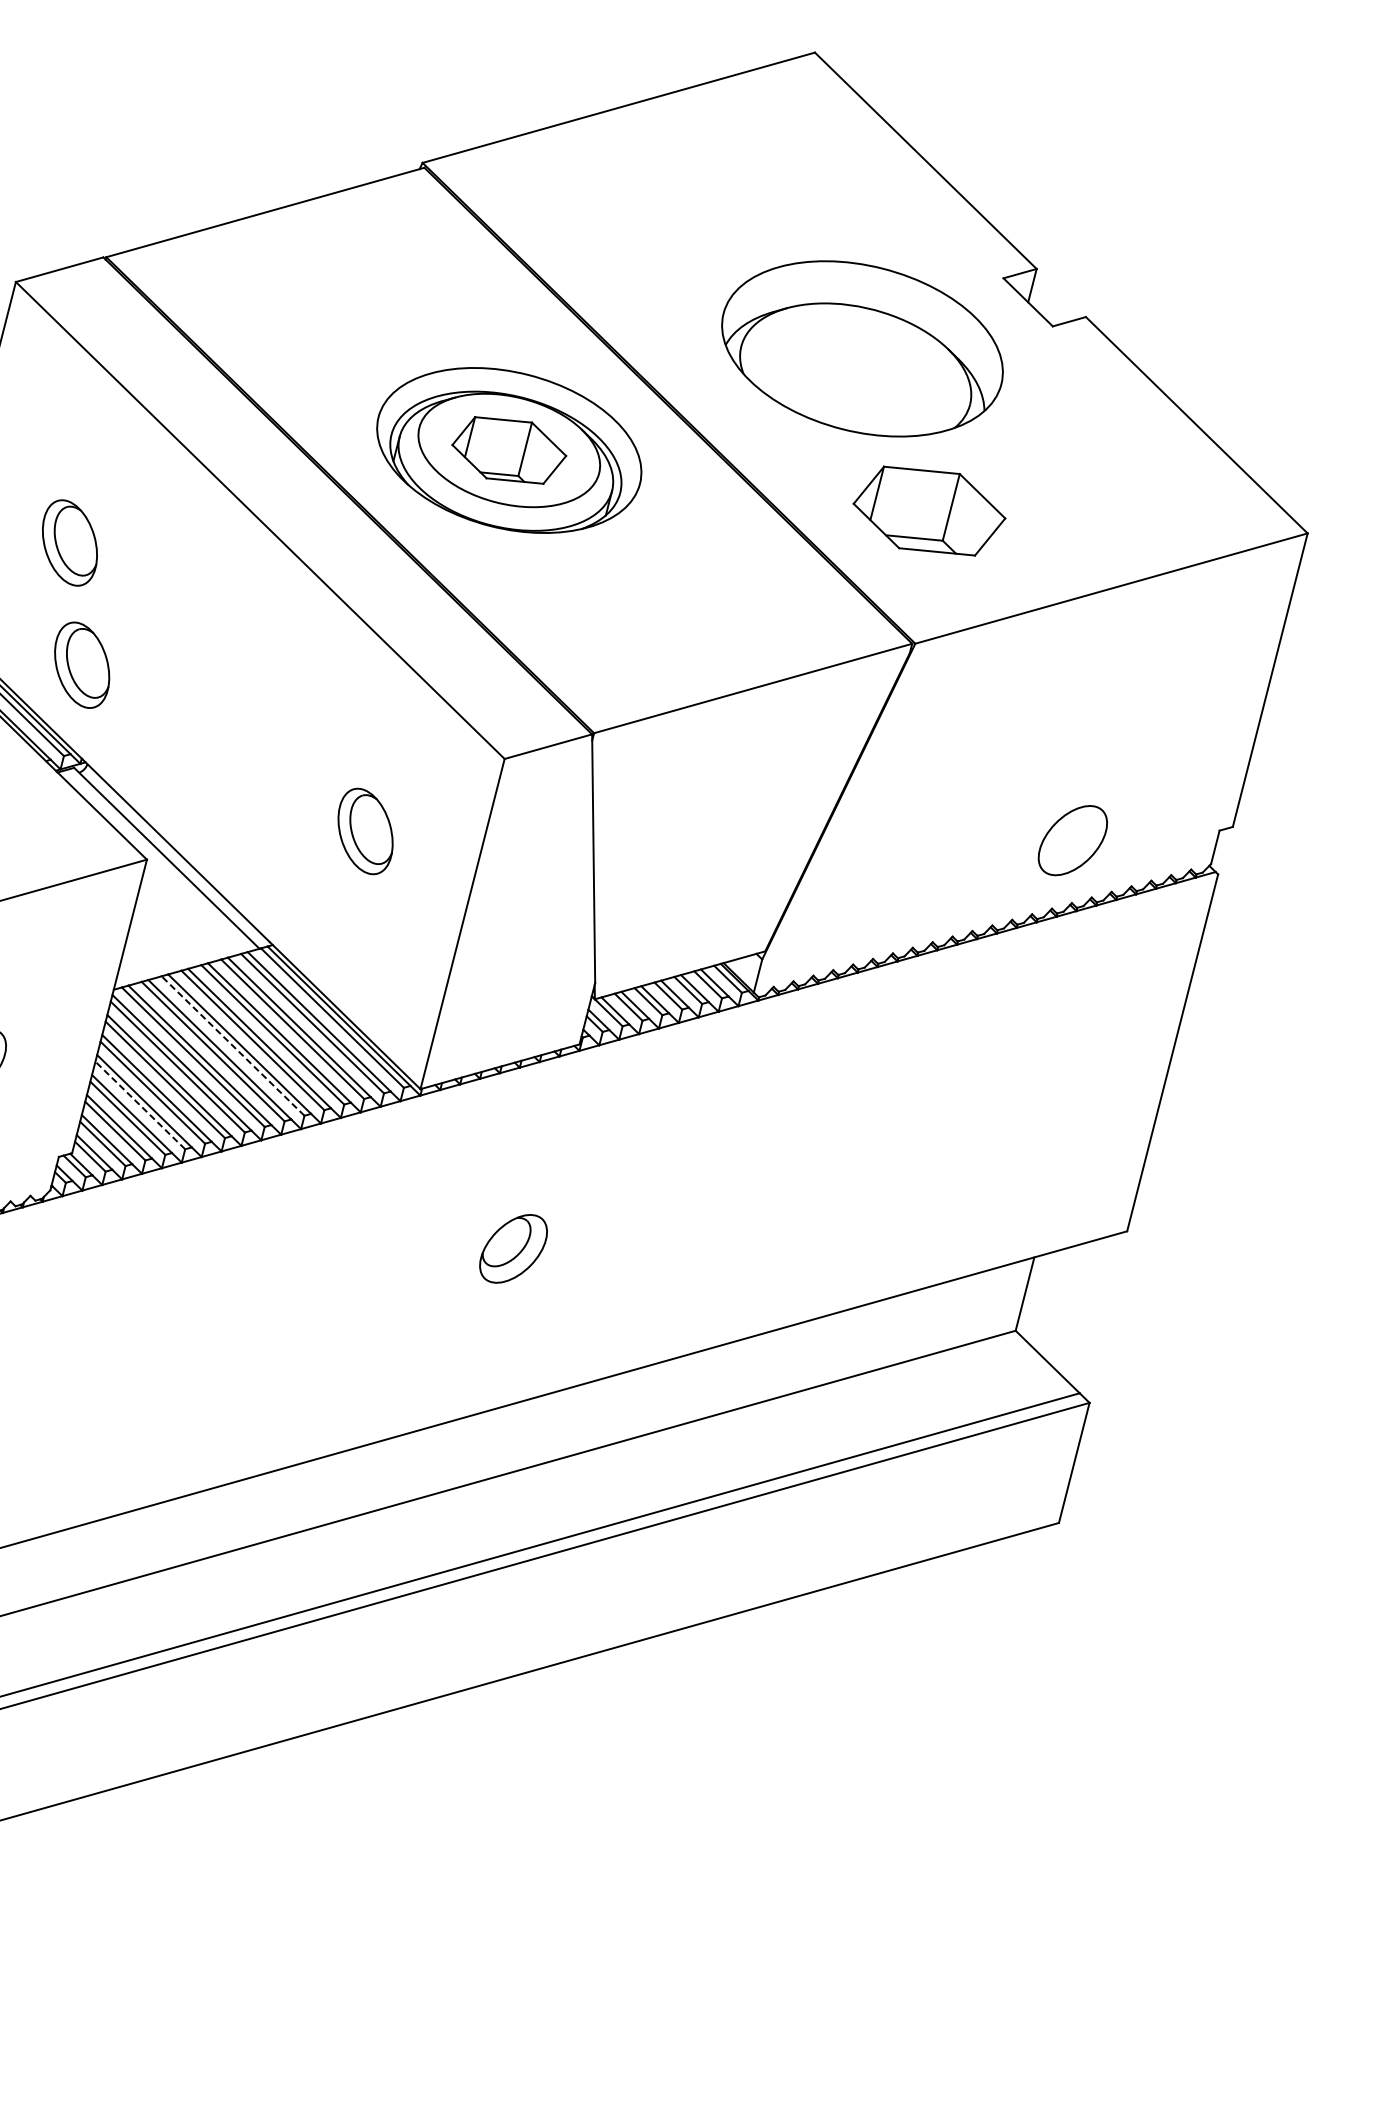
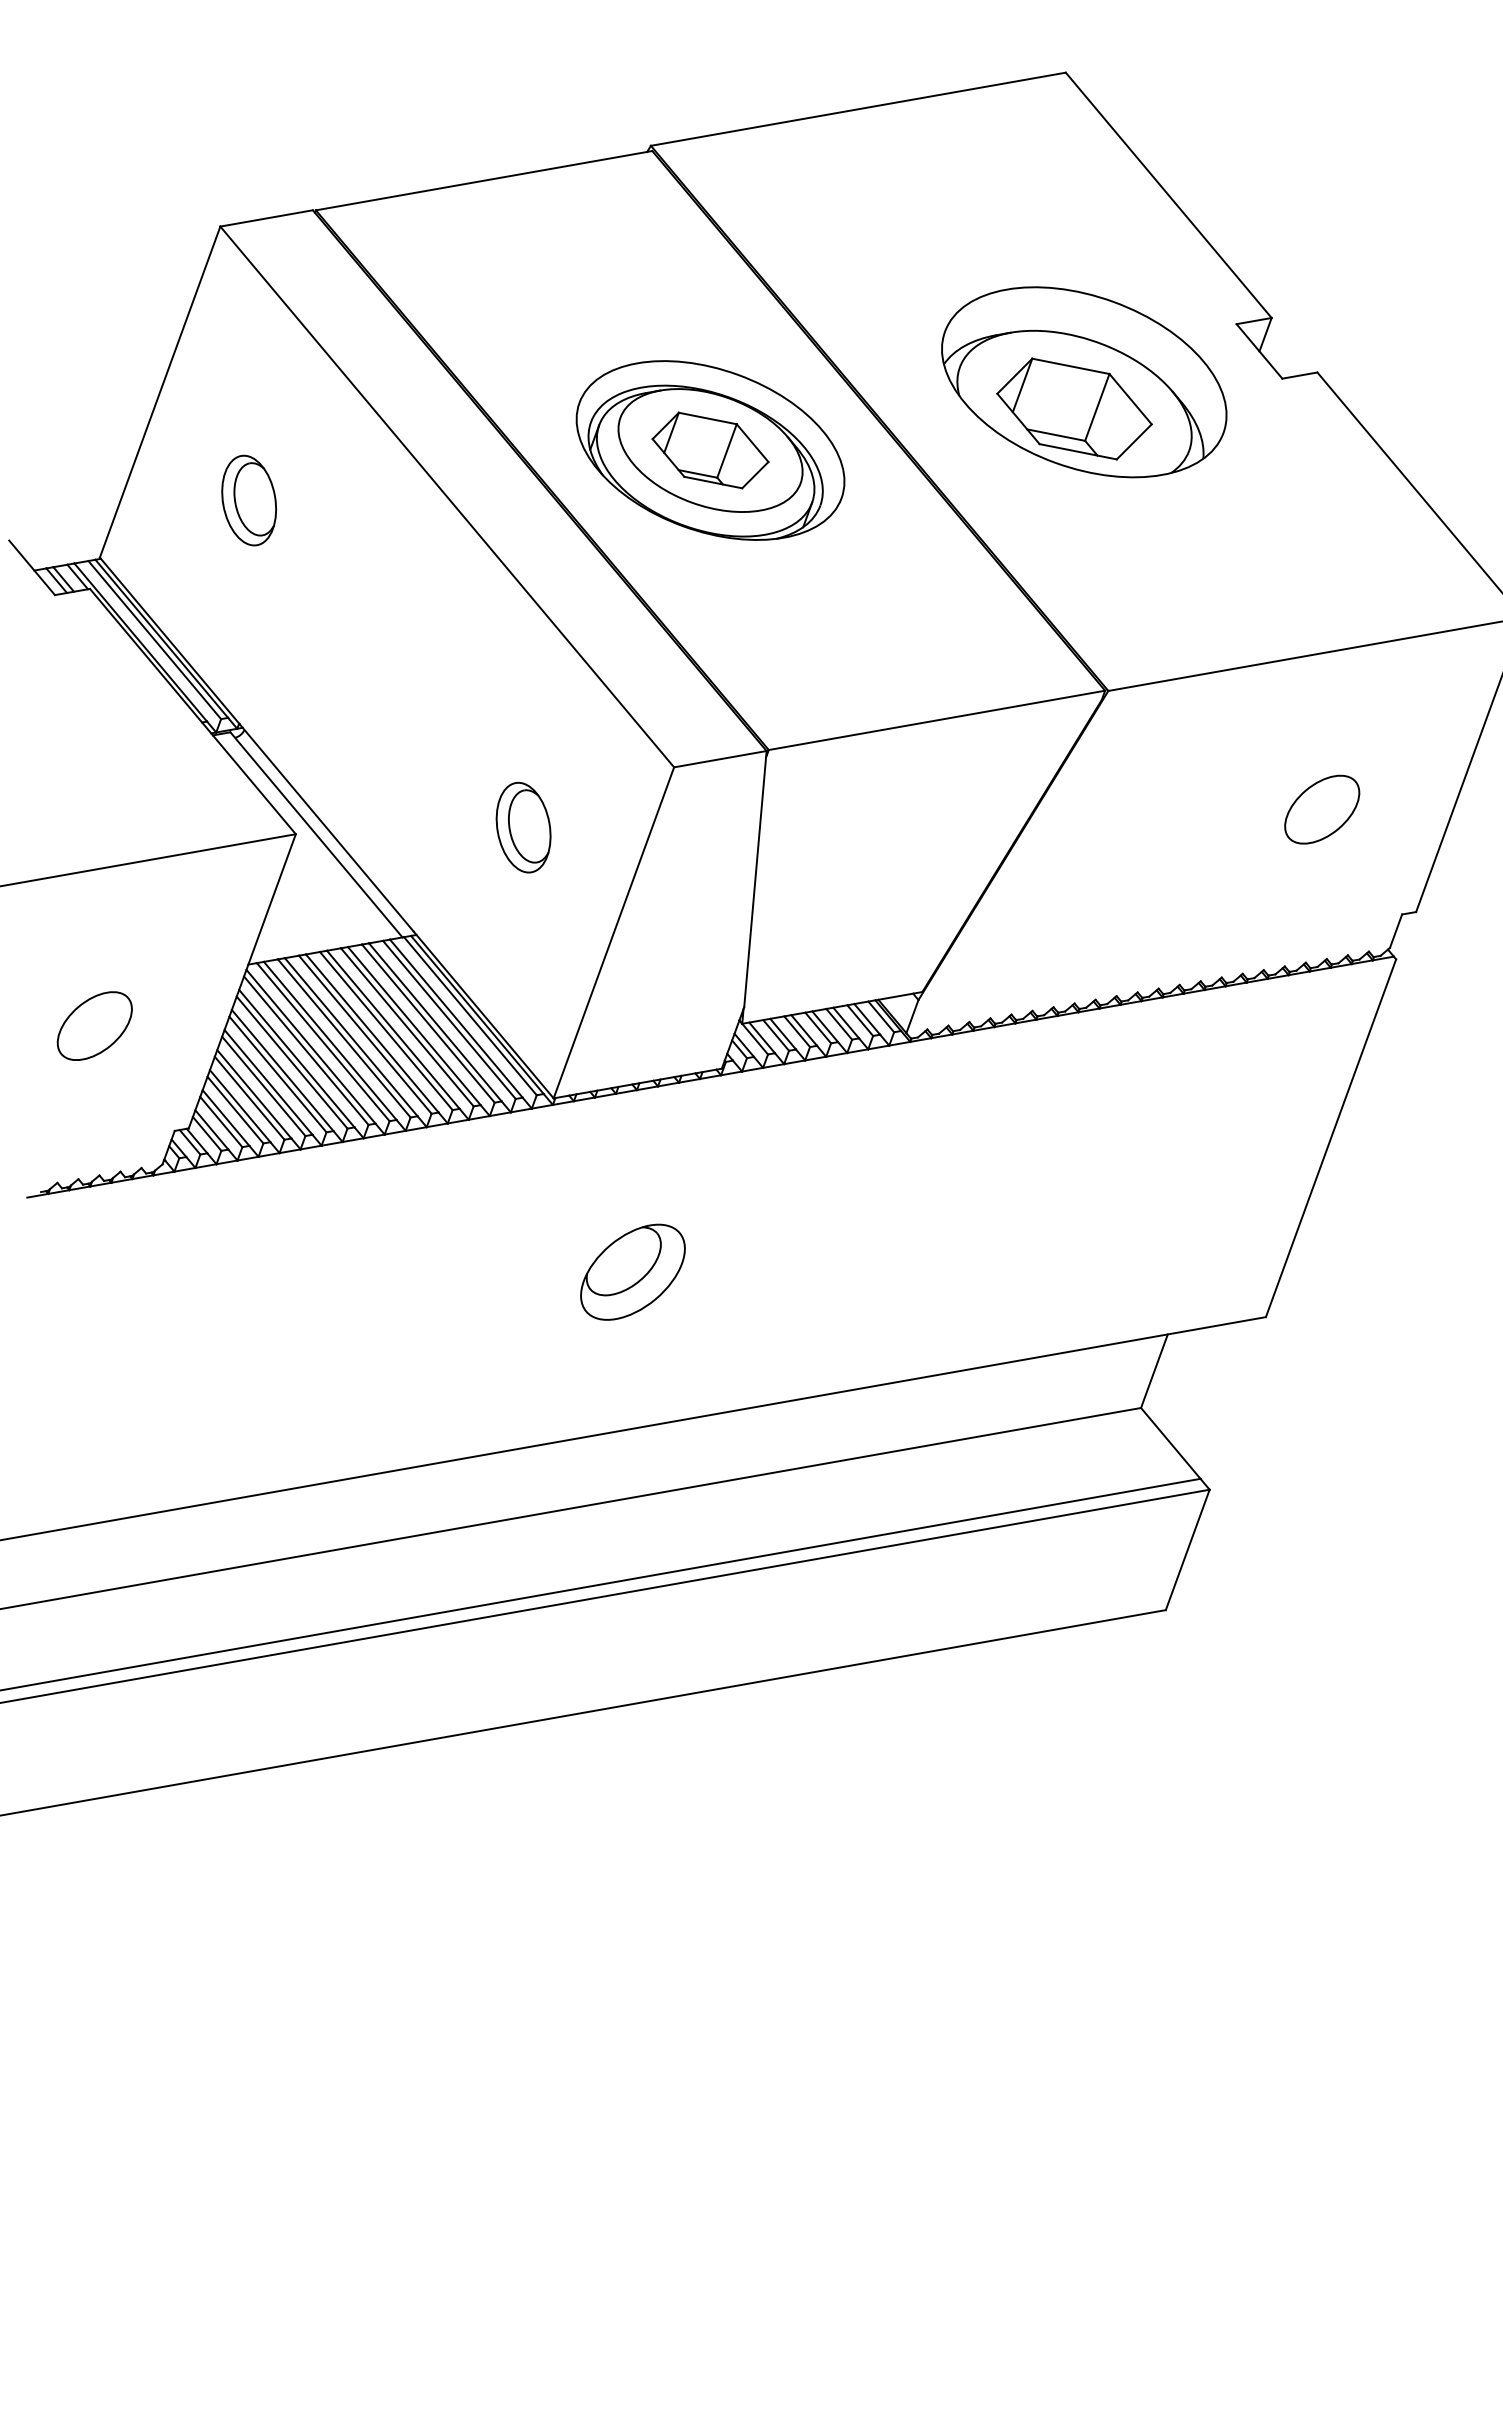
part: (929, 510) -> (1074, 408), moved
part: (82, 665) -> (249, 627), removed
part: (1073, 840) -> (1322, 809), moved
line: (232, 1045) -> (364, 1034), dashed -> solid
line: (140, 1105) -> (263, 1086), dashed -> solid
part: (513, 1248) -> (632, 1271), size x1.43

